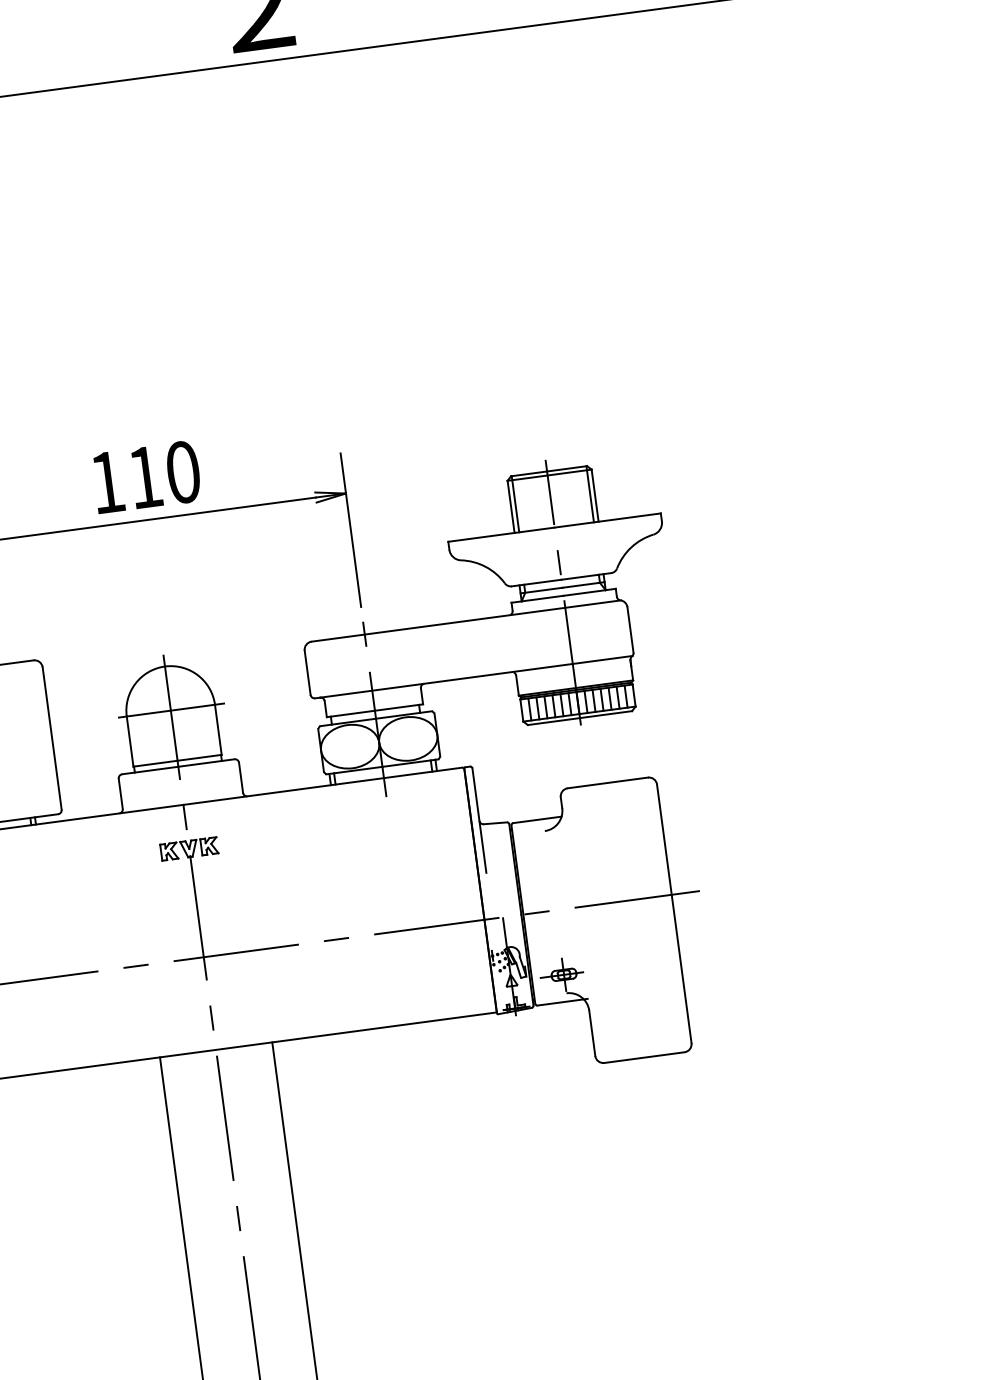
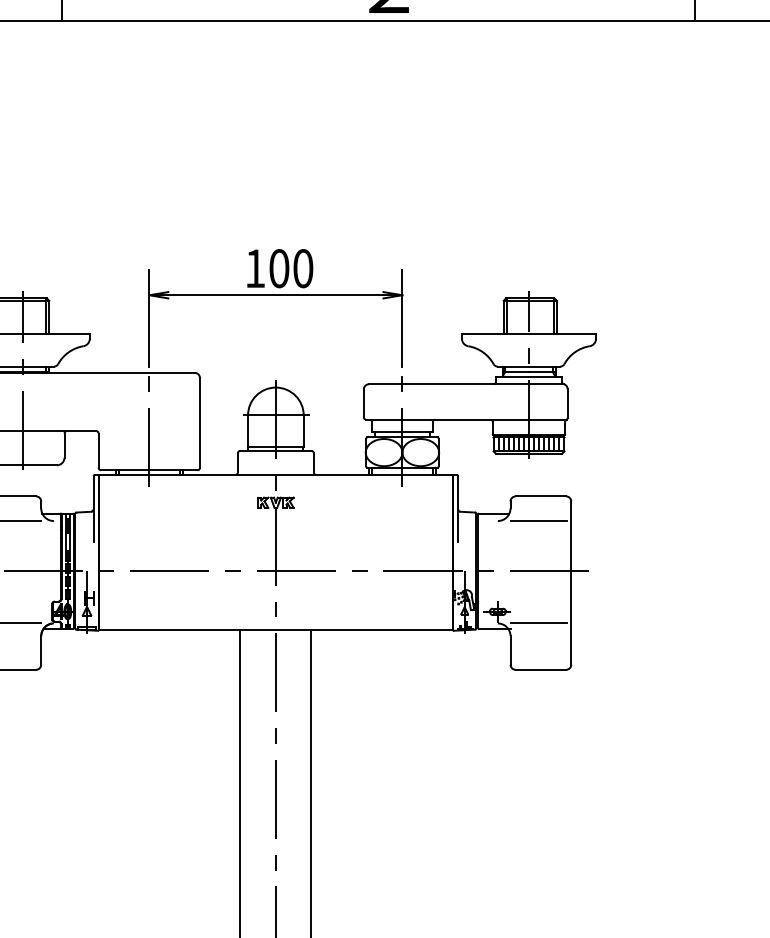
text: (145, 477) -> (279, 268), 110 -> 100
line: (609, 823) -> (538, 521), added
line: (630, 984) -> (538, 623), added

